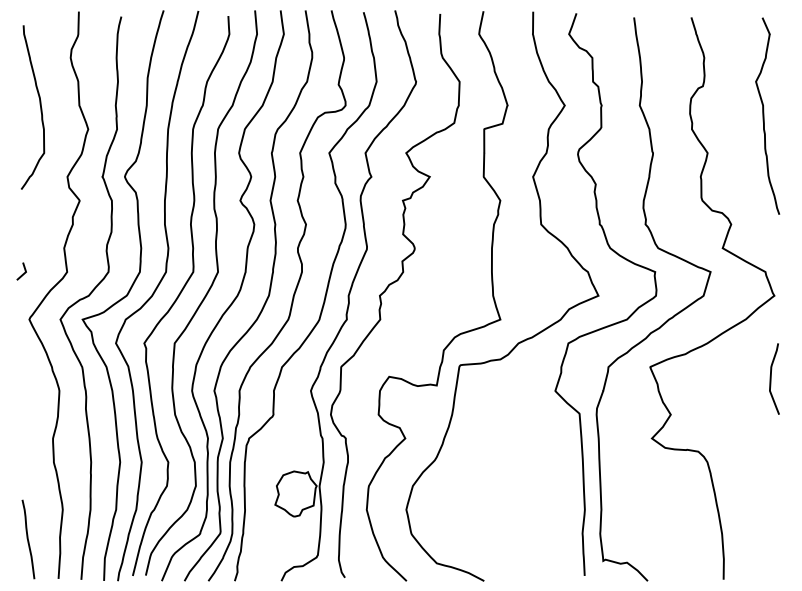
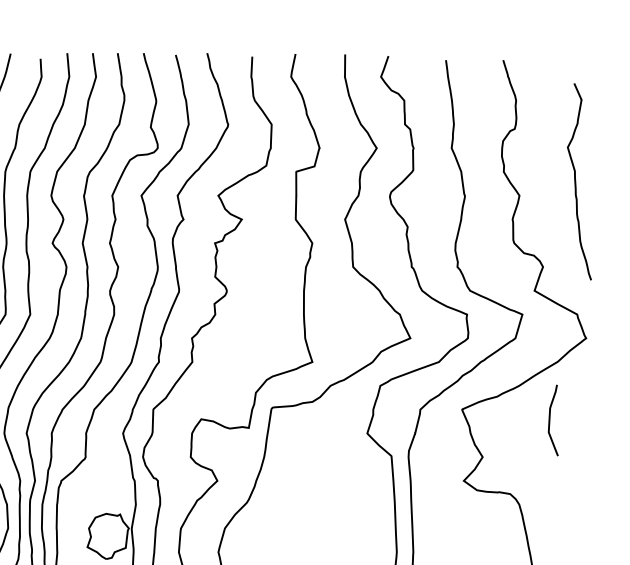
curve: (764, 115) -> (576, 181), moved
curve: (771, 378) -> (550, 419), moved

